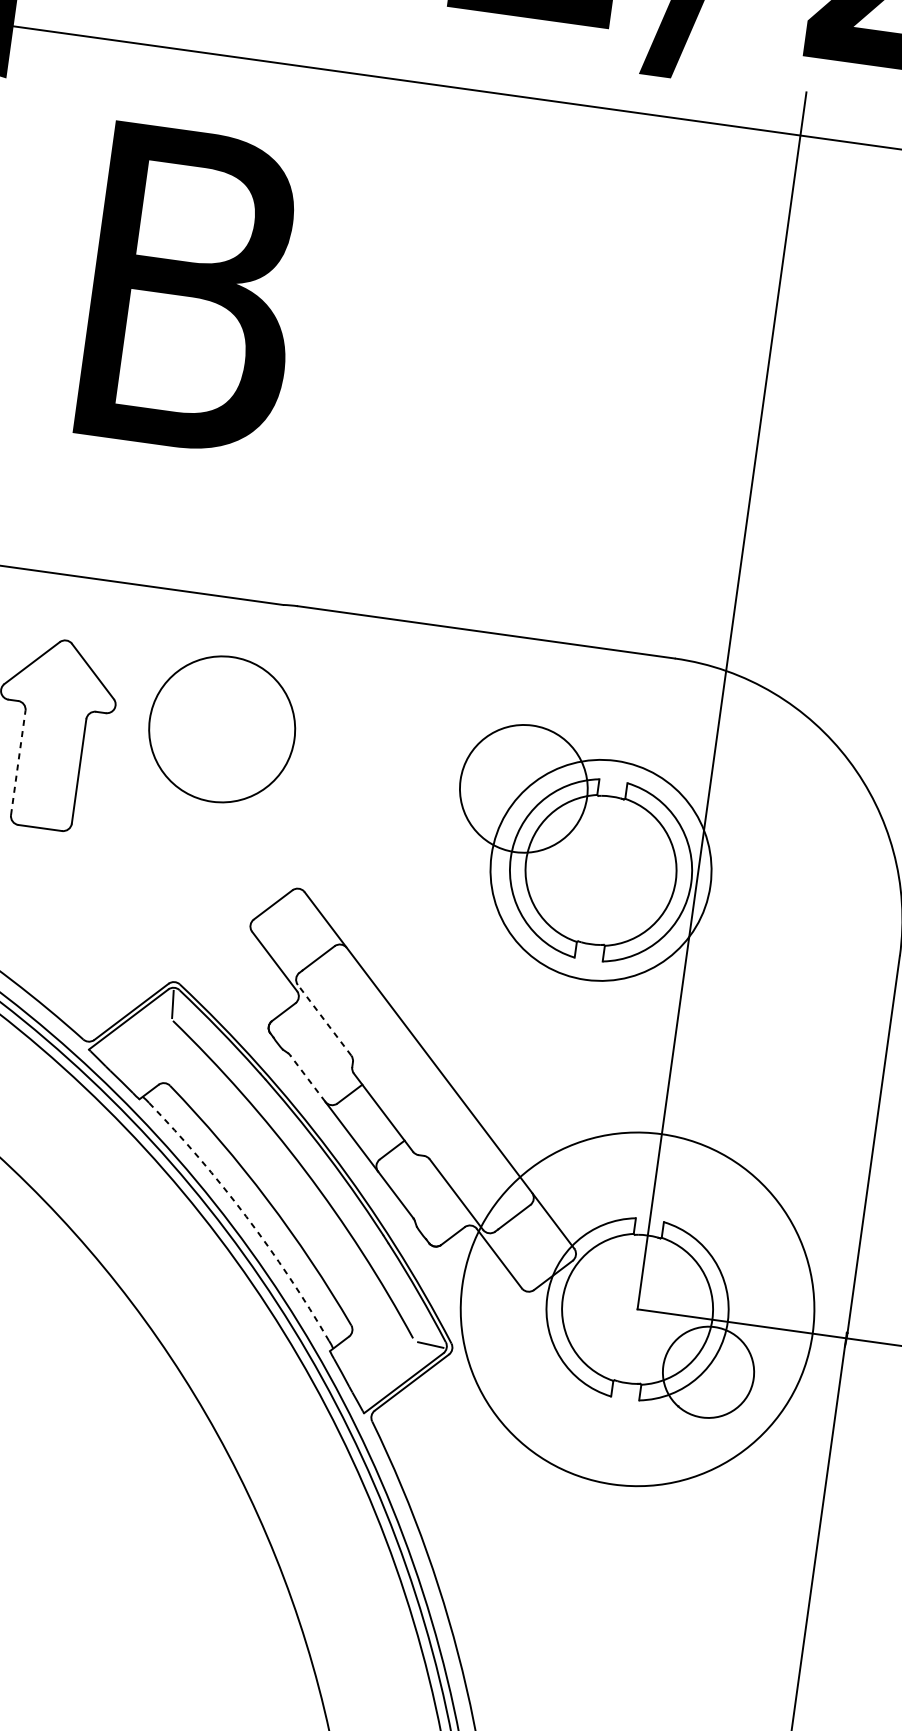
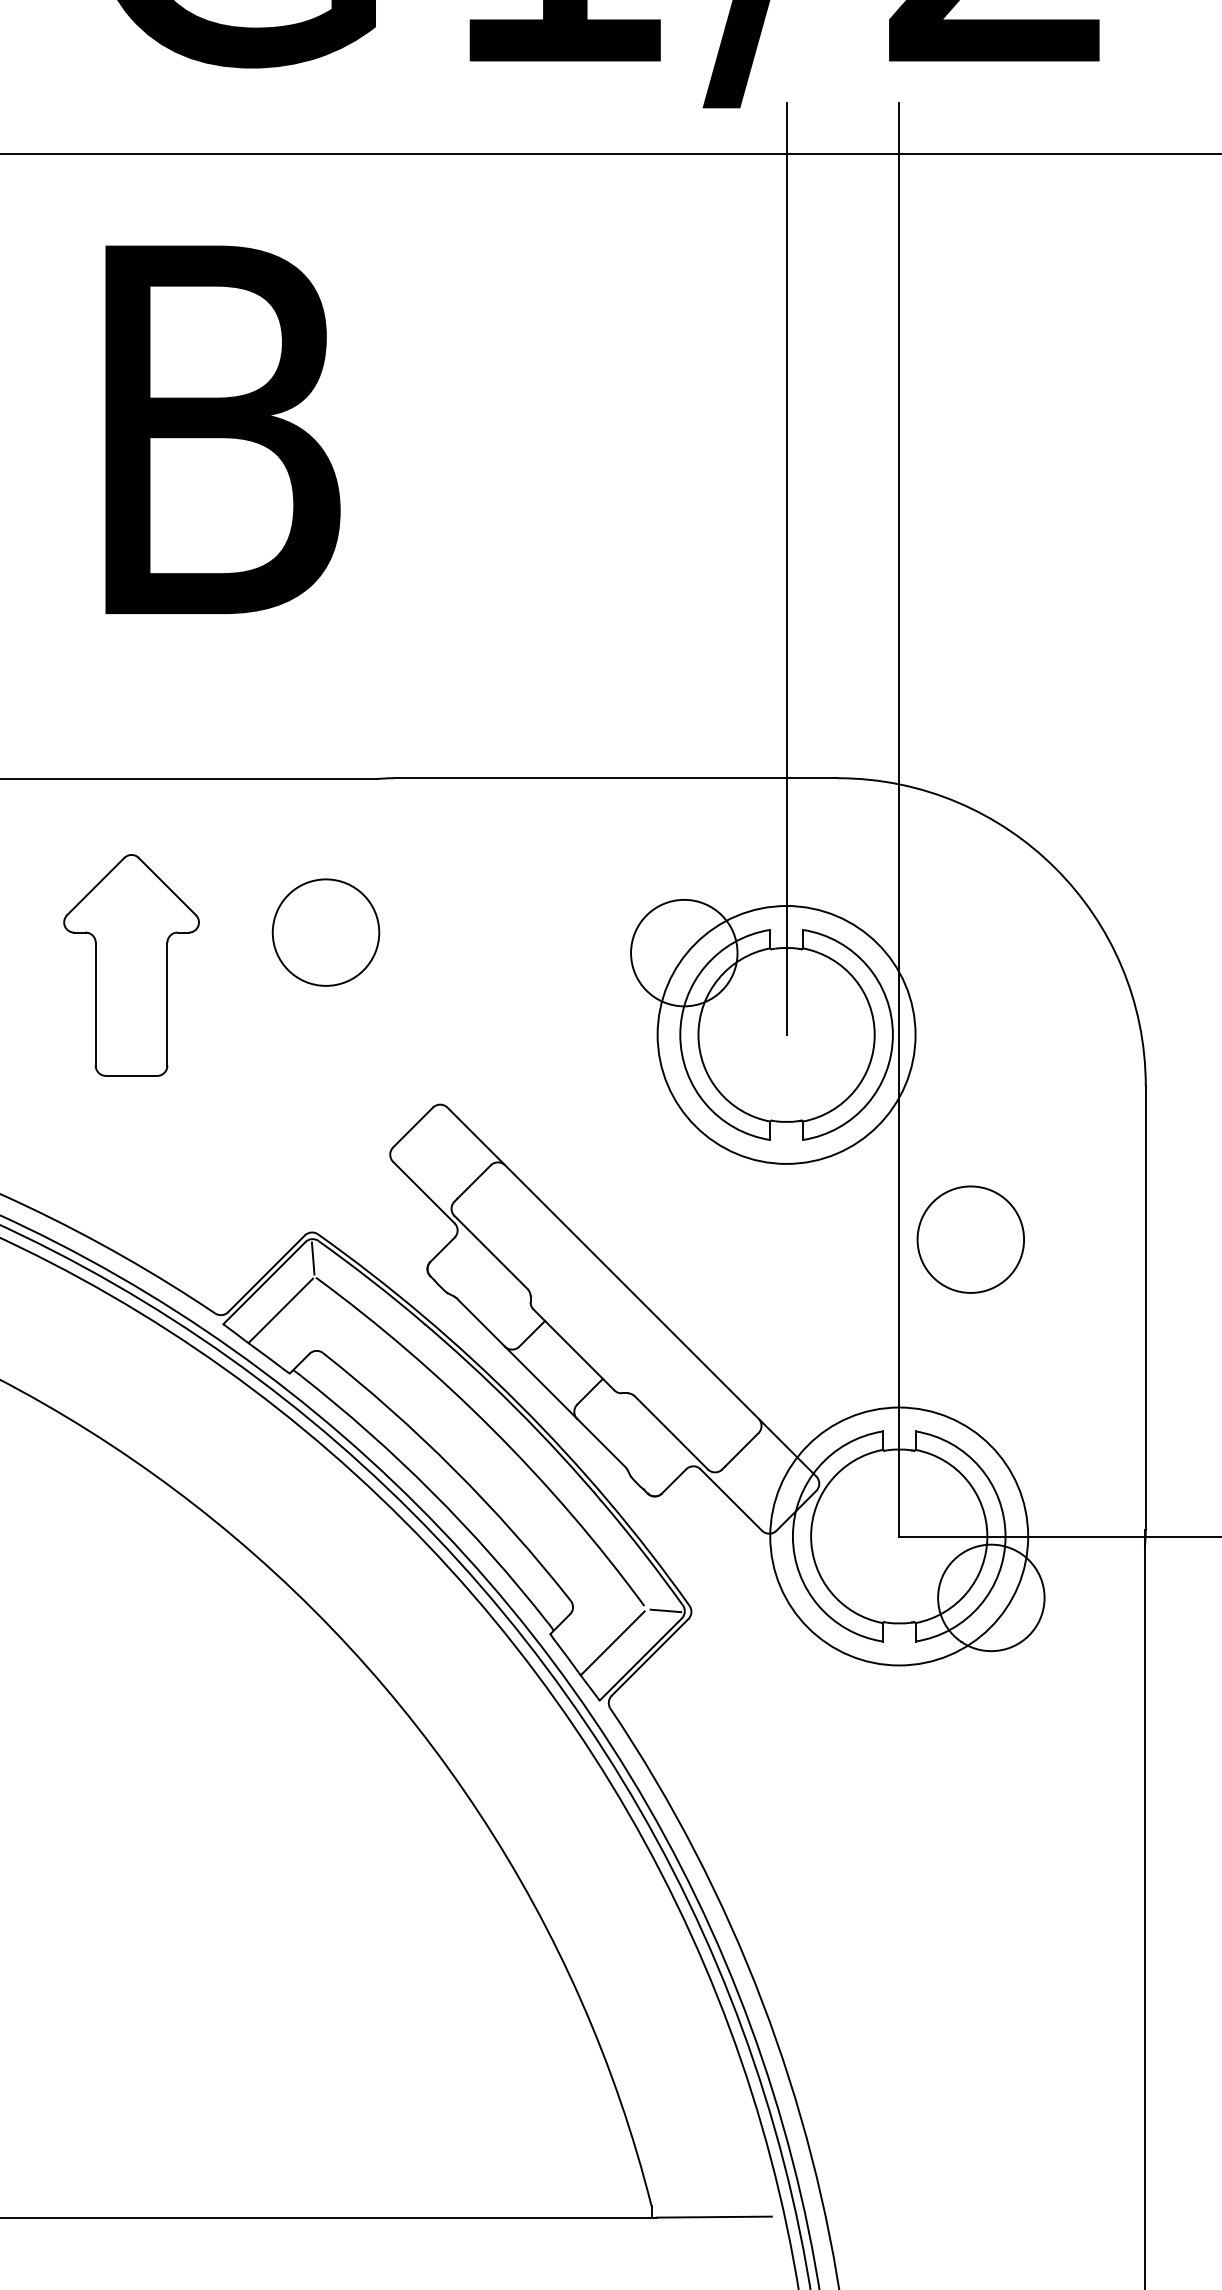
line: (655, 474) -> (786, 568), added
circle: (221, 729) -> (325, 932), size x0.62
line: (18, 762) -> (95, 1003), dashed -> solid
circle: (524, 788) -> (684, 952), size x0.71
line: (324, 1020) -> (491, 1252), dashed -> solid
line: (139, 1044) -> (281, 1310), added
circle: (733, 1065) -> (970, 1239), added
line: (307, 1078) -> (480, 1322), dashed -> solid
arc: (245, 1216) -> (431, 1491), dashed -> solid
circle: (637, 1309) -> (899, 1536), size x0.62
line: (381, 1366) -> (612, 1643), added

